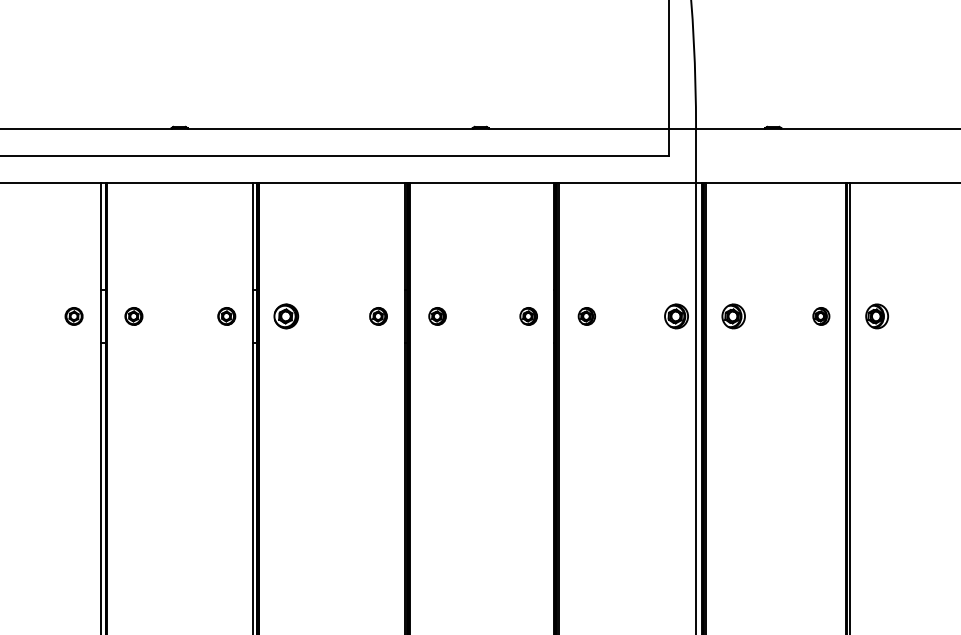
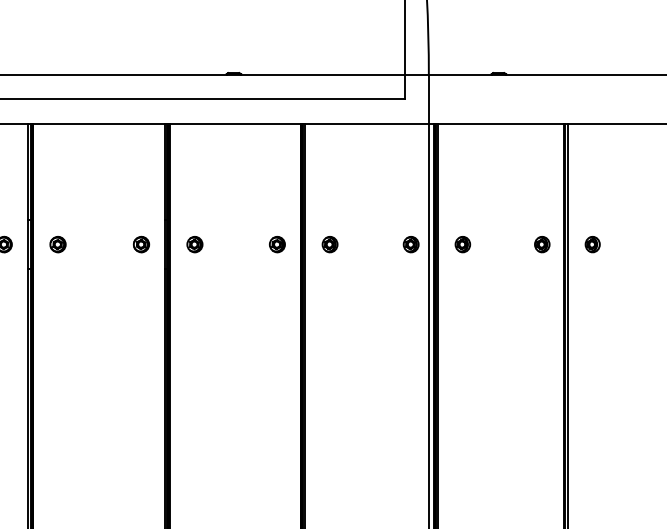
part: (286, 316) -> (58, 244), size x0.71
part: (676, 316) -> (411, 244), size x0.71
part: (733, 316) -> (462, 244), size x0.71
part: (876, 316) -> (592, 244), size x0.71

